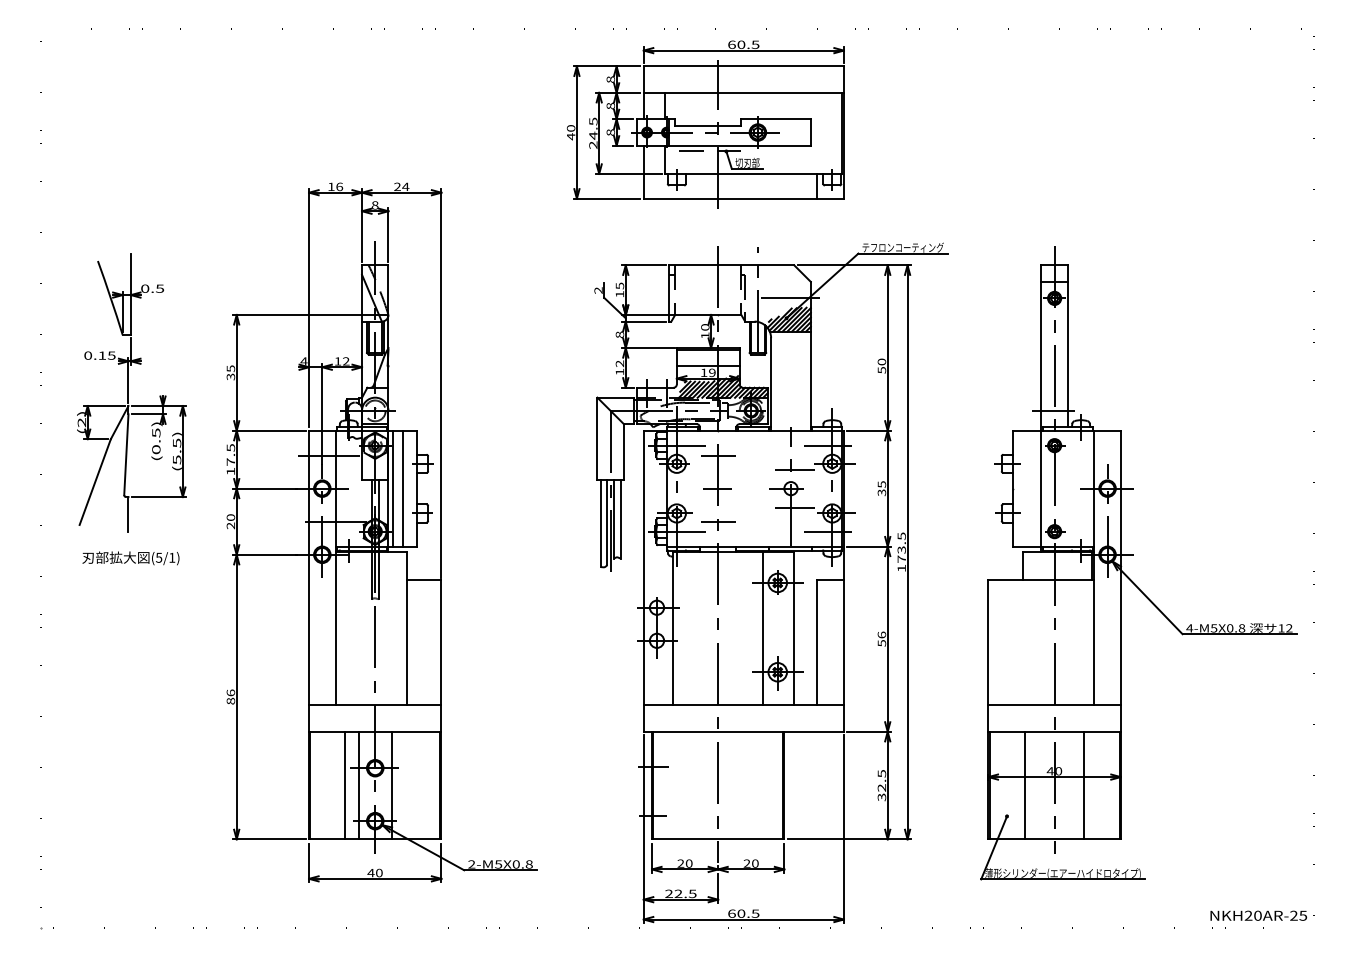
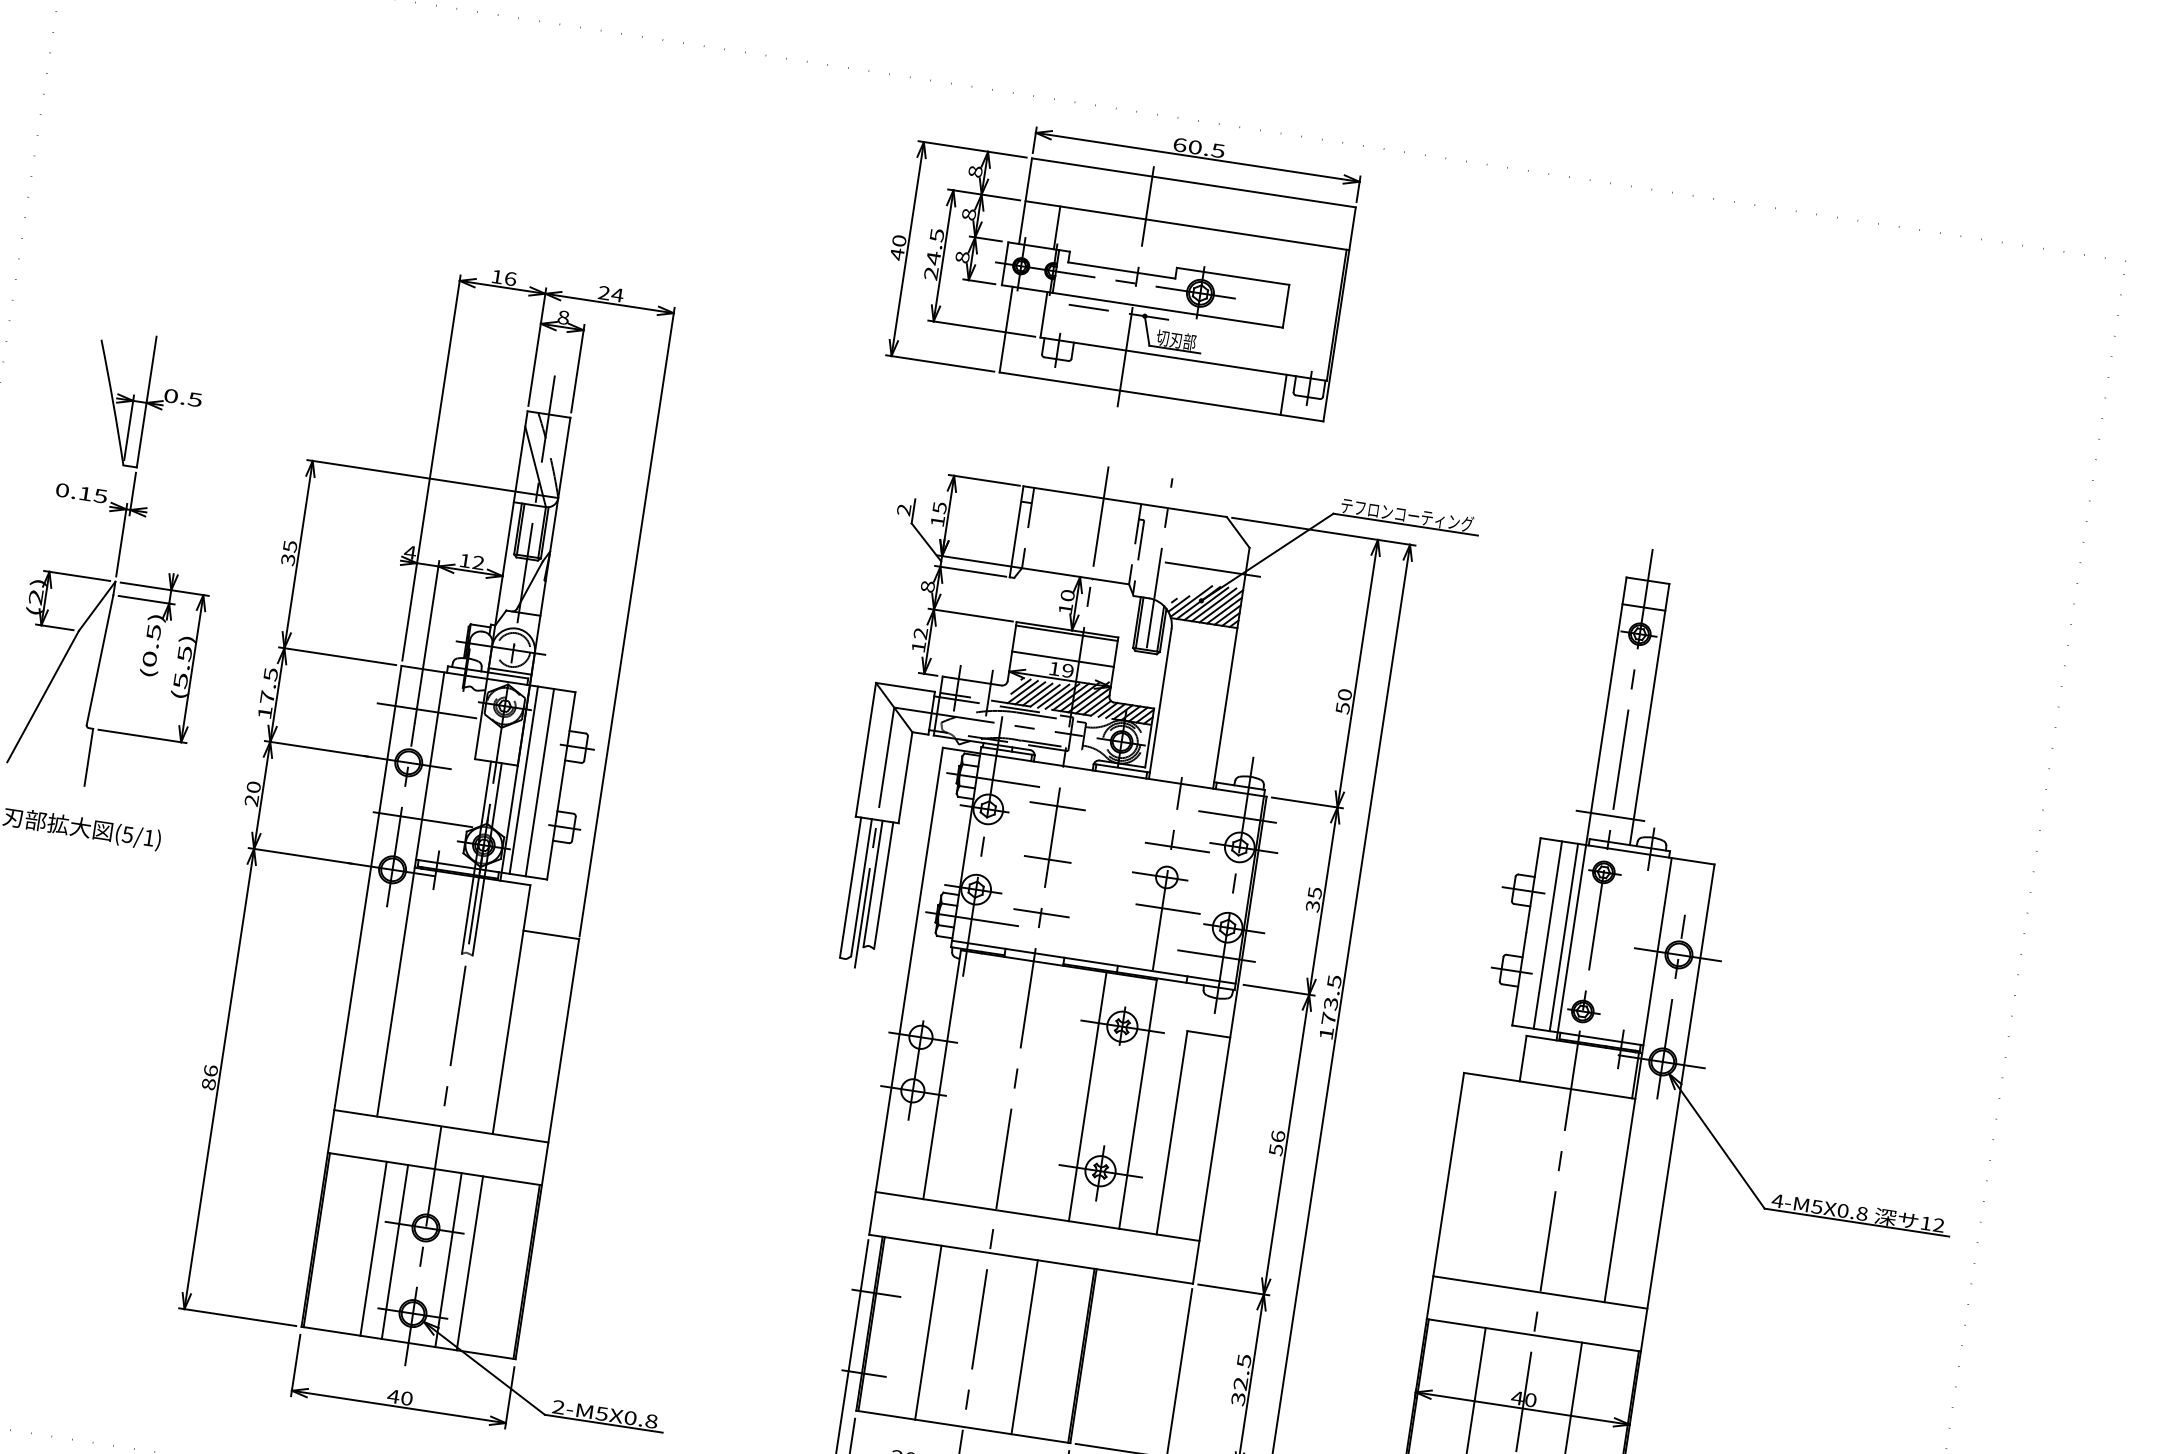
line: (1026, 488) -> (1547, 934), added
line: (1036, 488) -> (1564, 937), added
line: (405, 785) -> (470, 1263), added
line: (688, 785) -> (928, 1332), added
line: (747, 785) -> (1023, 1346), added

